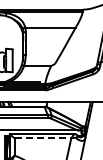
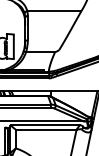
line: (43, 138) -> (46, 129), dashed -> solid

